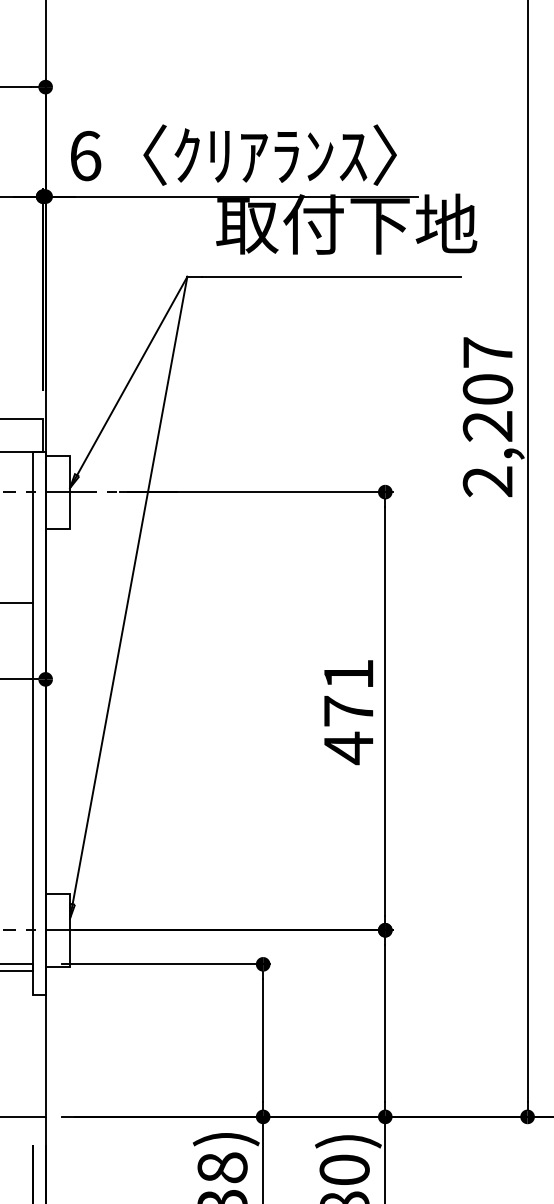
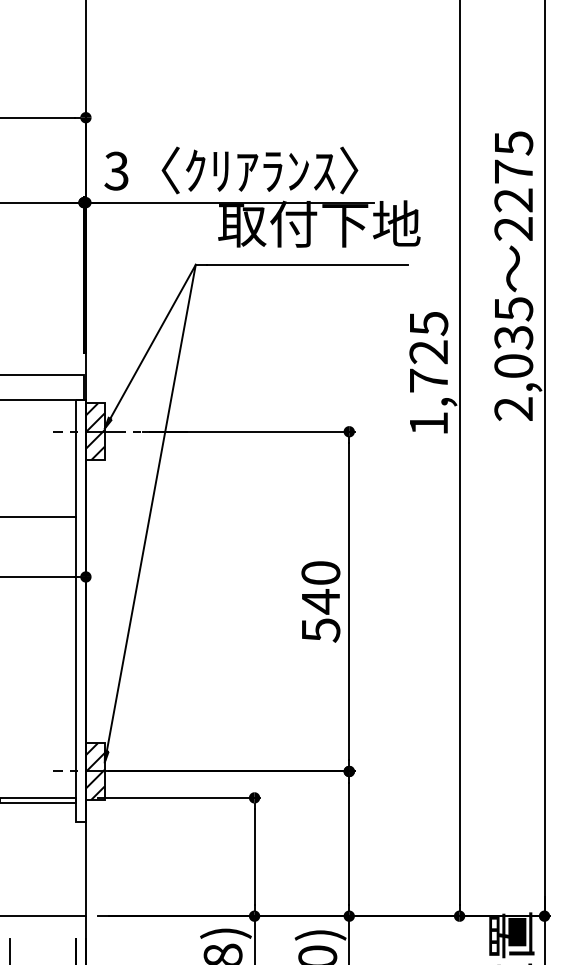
text: (85, 155) -> (116, 170), 6 -> 3
text: (487, 416) -> (428, 373), 2,207 -> 1,725
hatch: (56, 491) -> (94, 431), added
text: (348, 712) -> (320, 602), 471 -> 540
hatch: (56, 930) -> (94, 771), added

